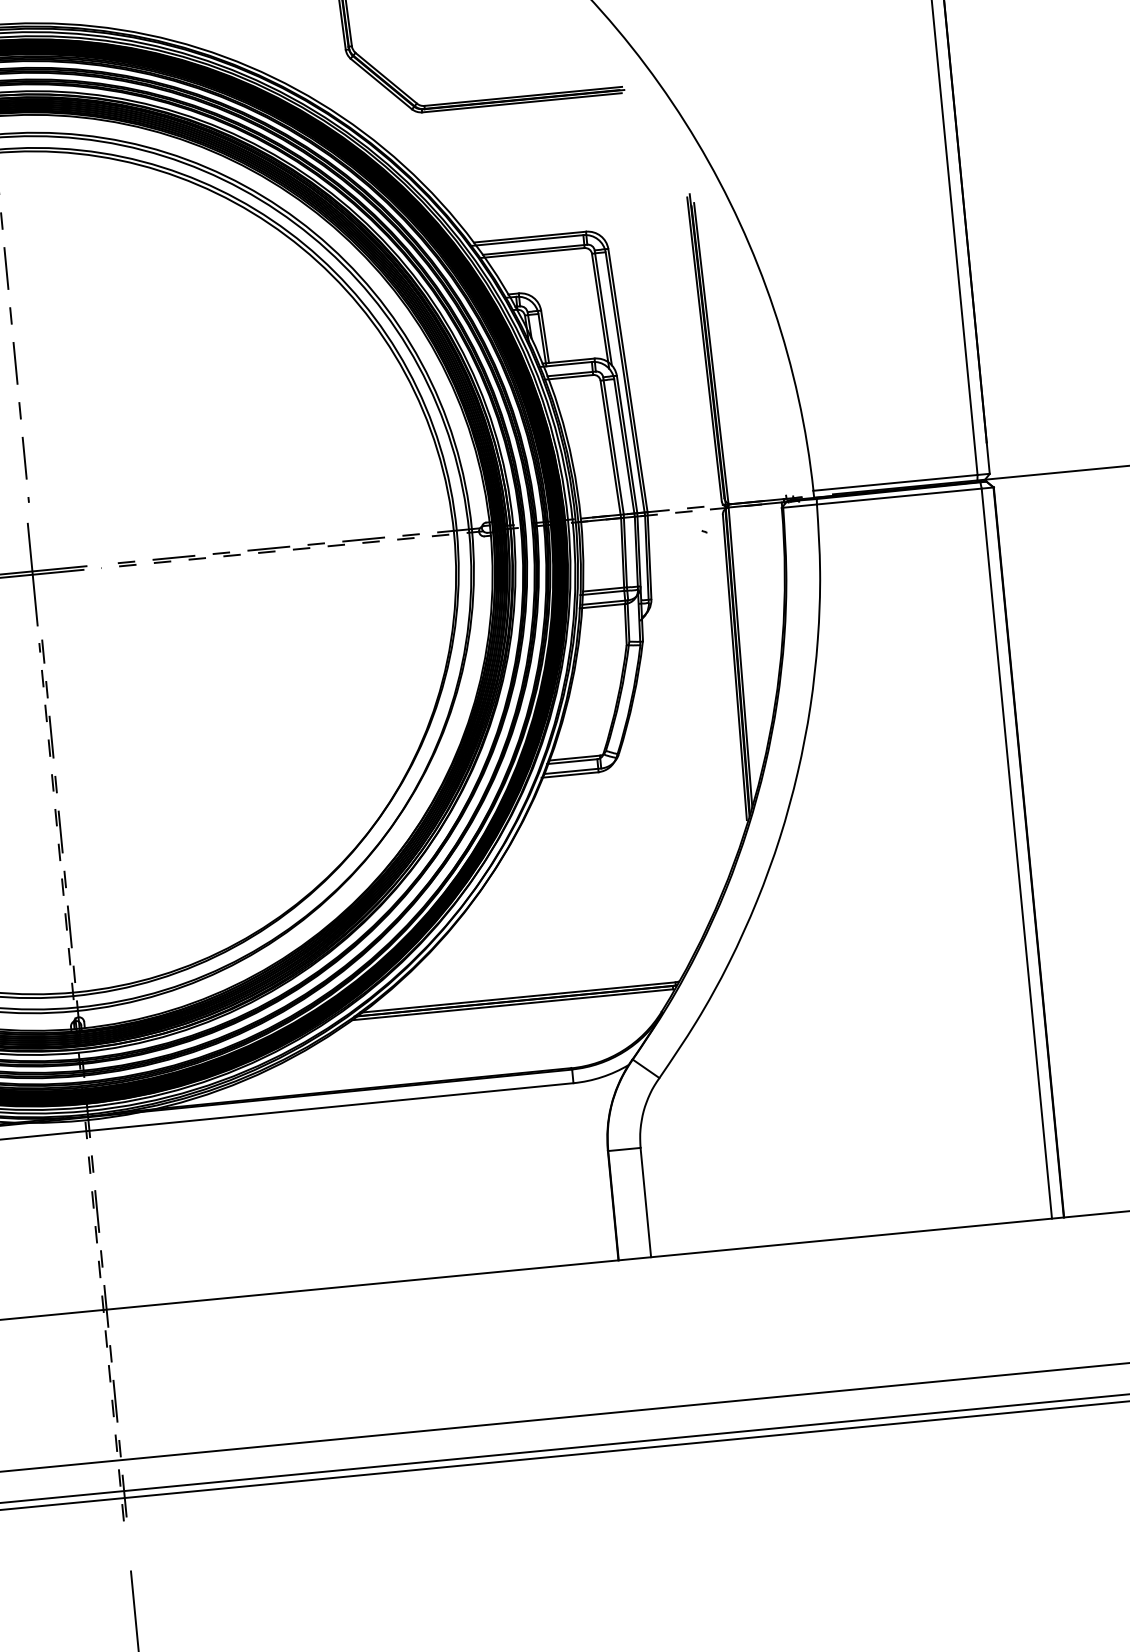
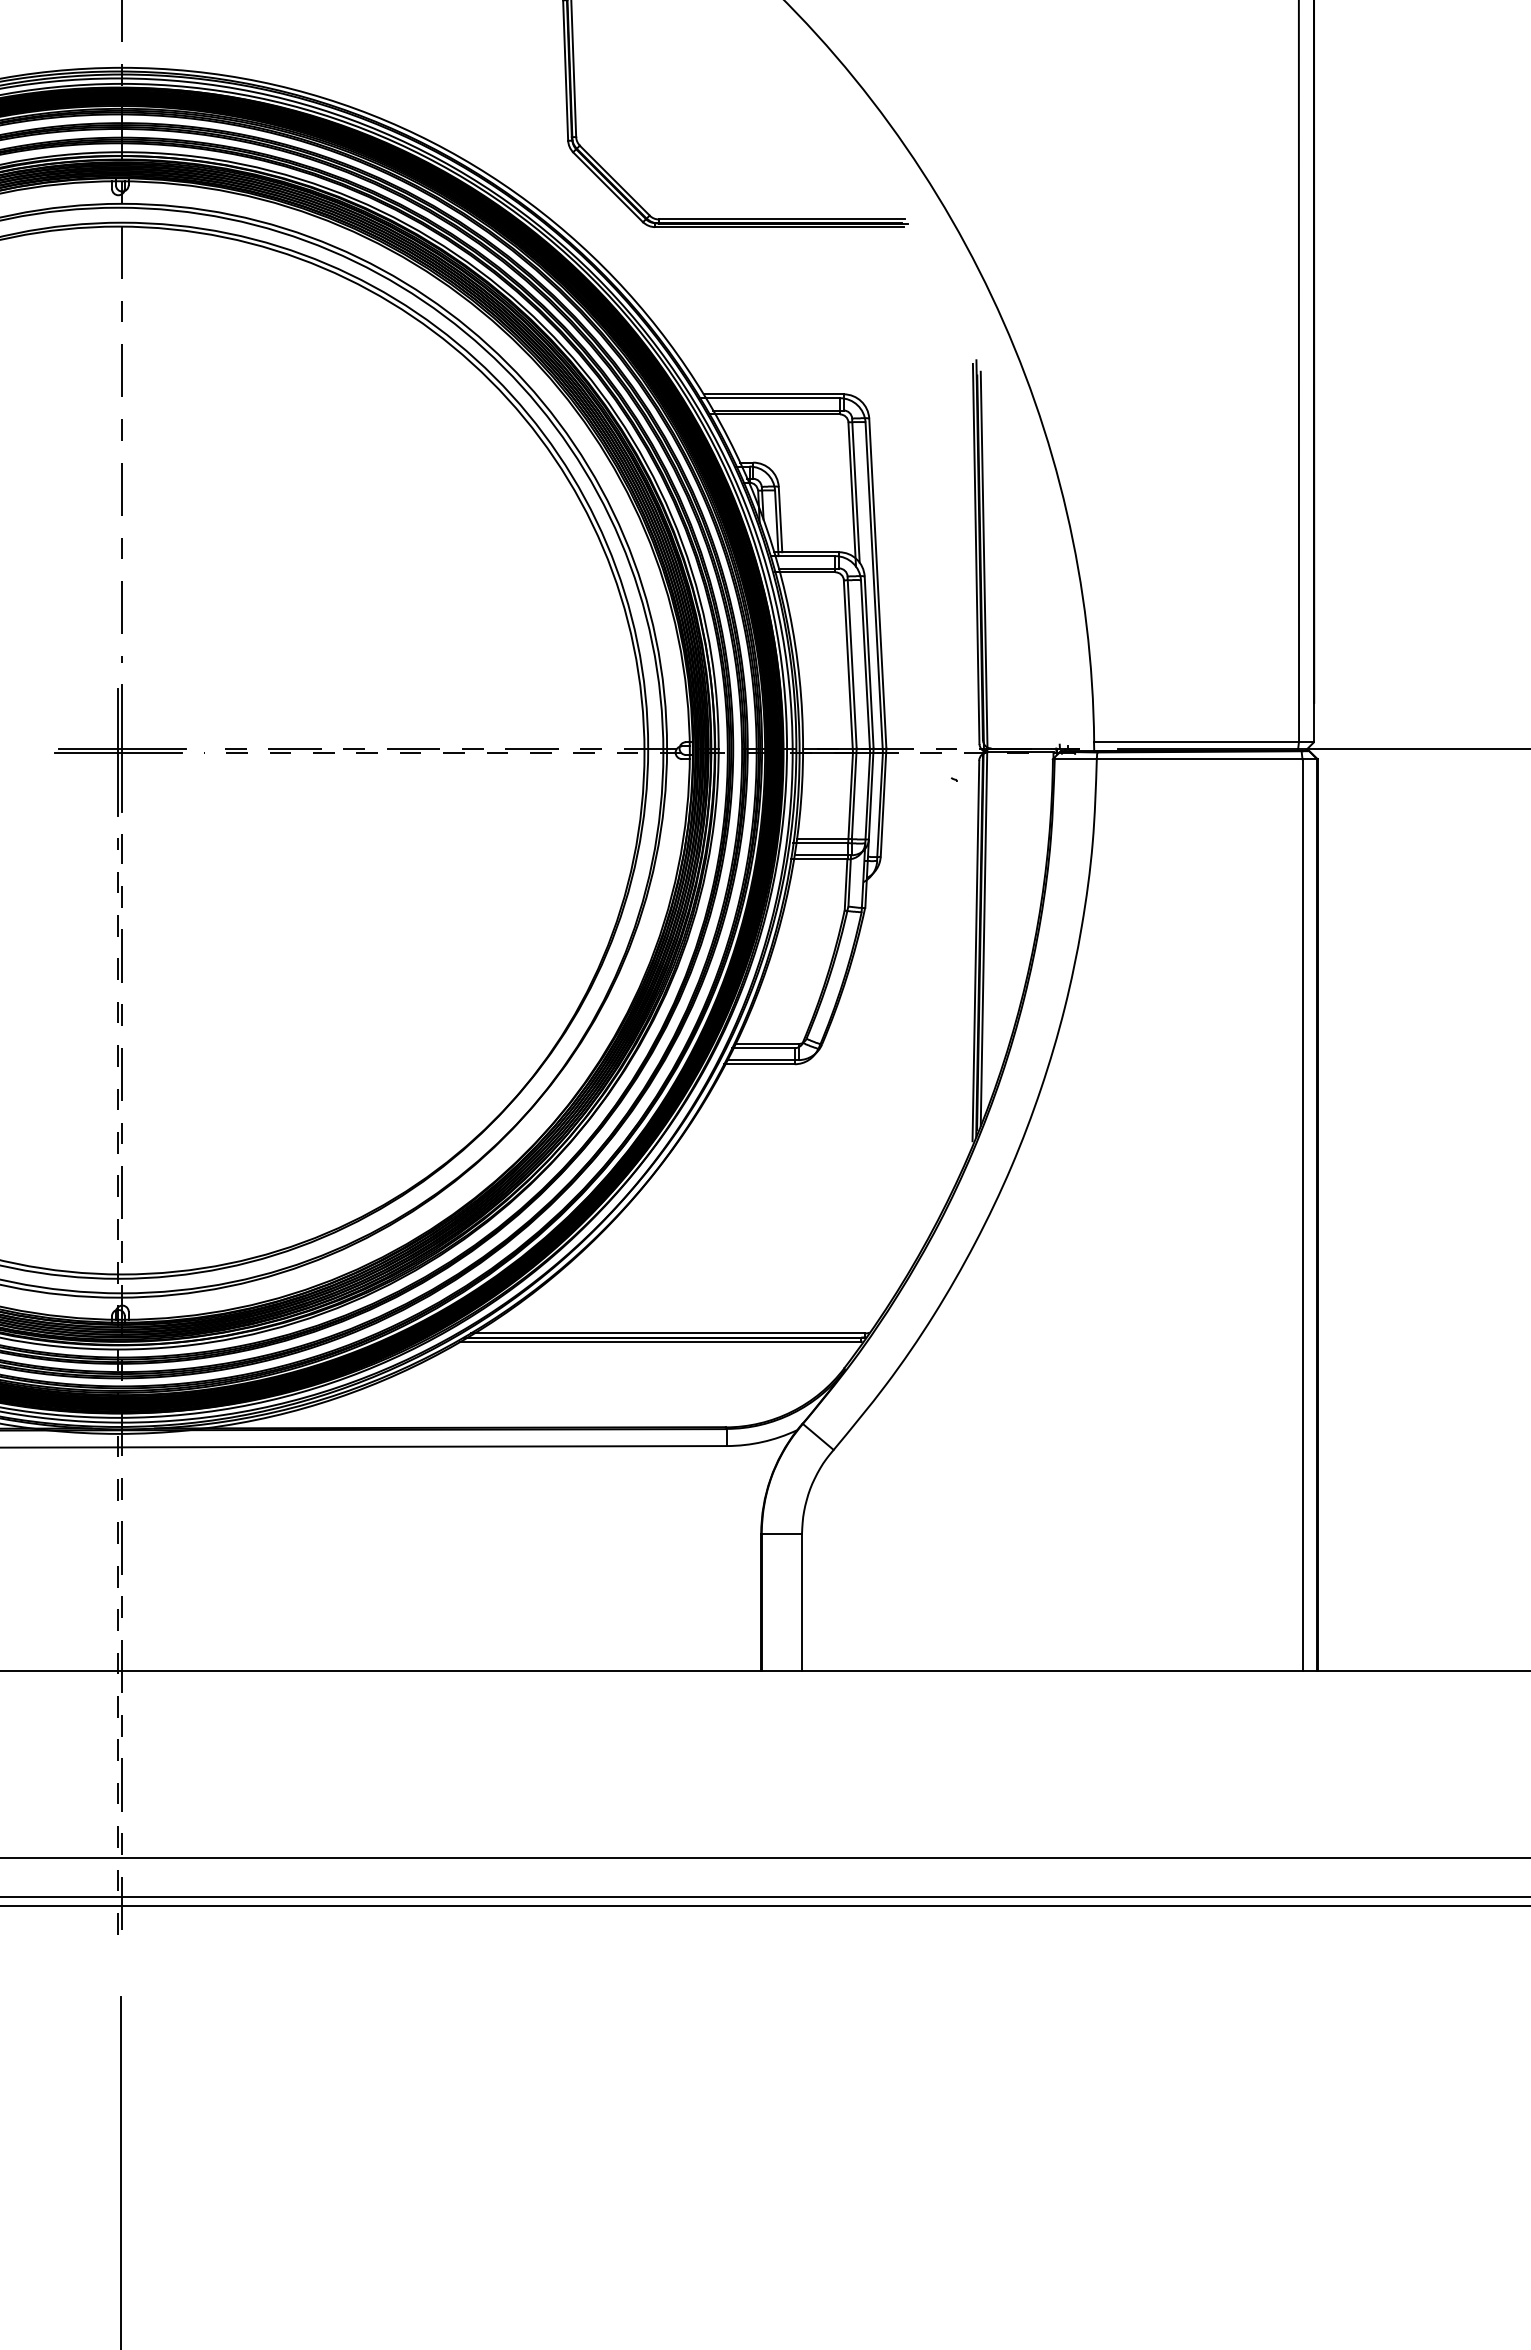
line: (35, 571) -> (122, 748), added

